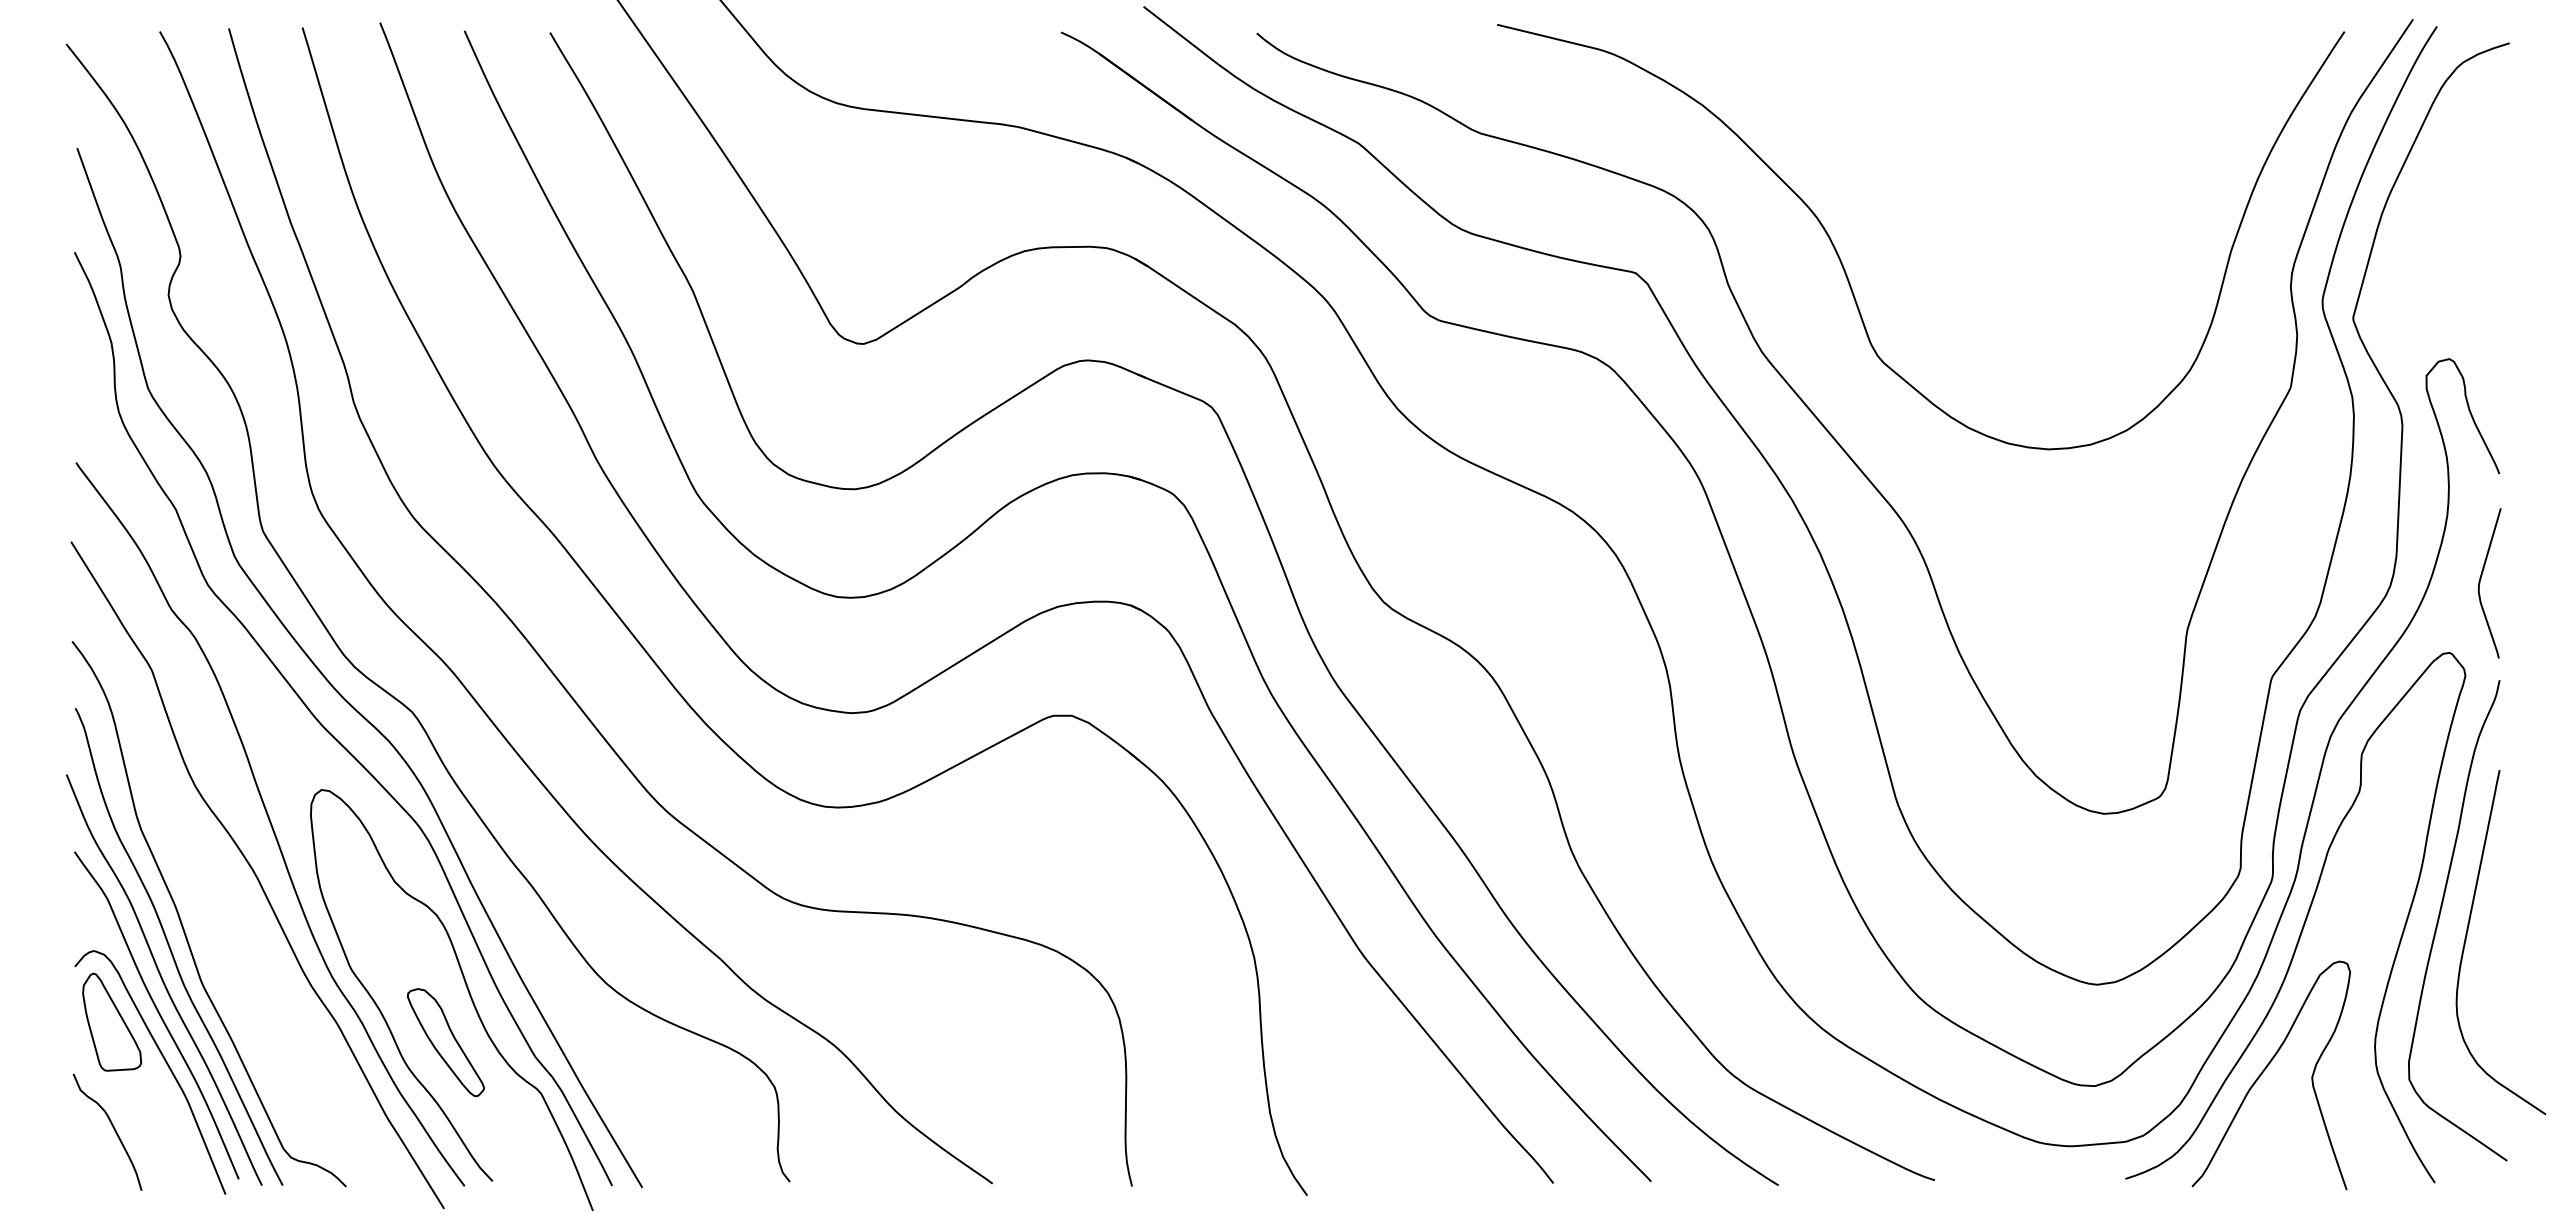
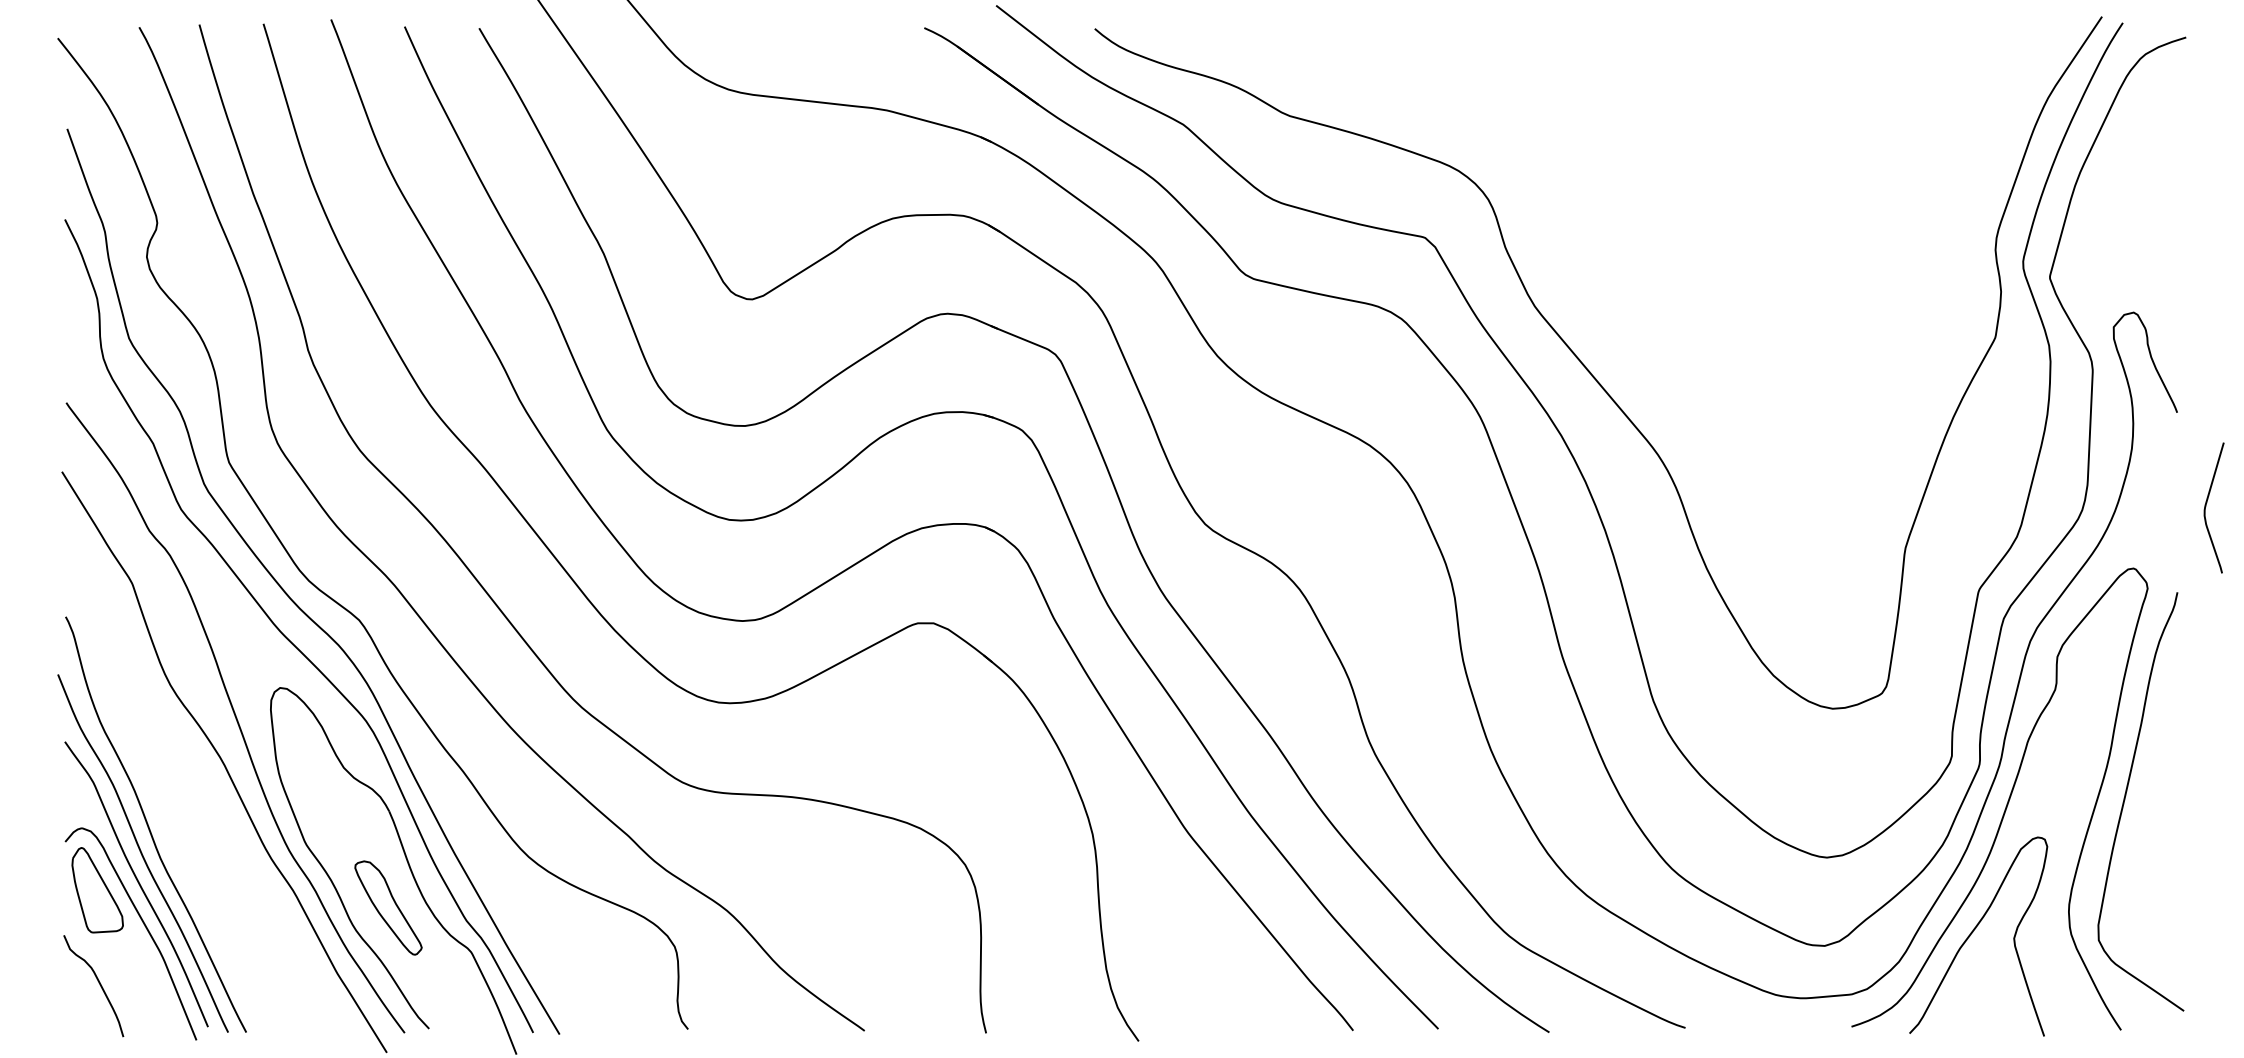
curve: (1845, 269) -> (1607, 234), removed
curve: (2481, 579) -> (2206, 504), moved
curve: (182, 922) -> (158, 803), removed
curve: (2467, 935) -> (2149, 814), removed

